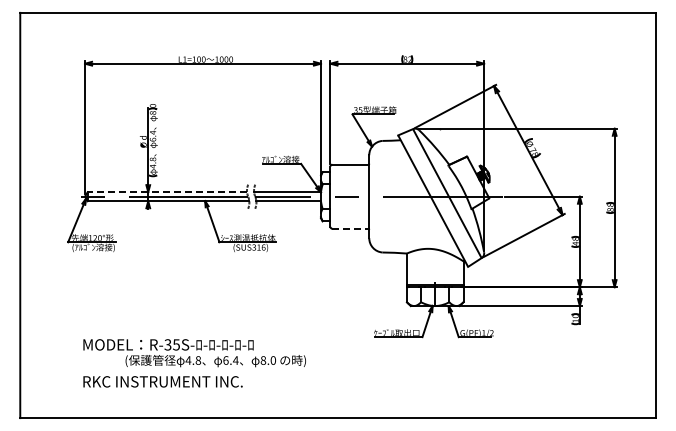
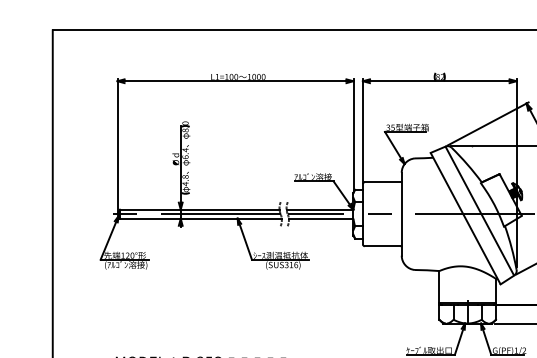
line: (167, 192) -> (199, 210), dashed -> solid
line: (350, 228) -> (382, 246), dashed -> solid

